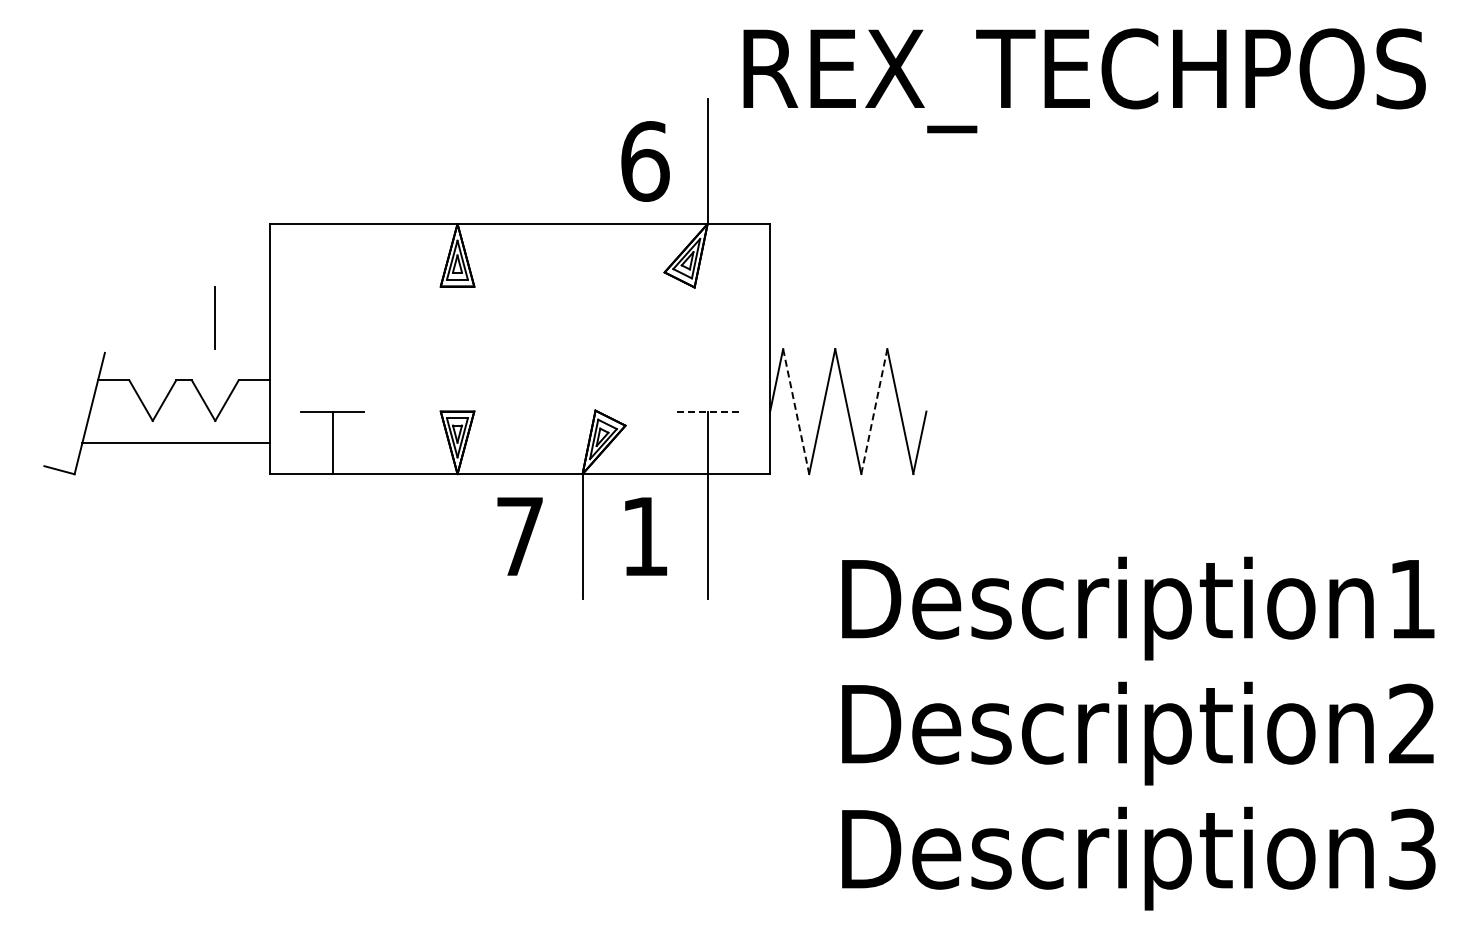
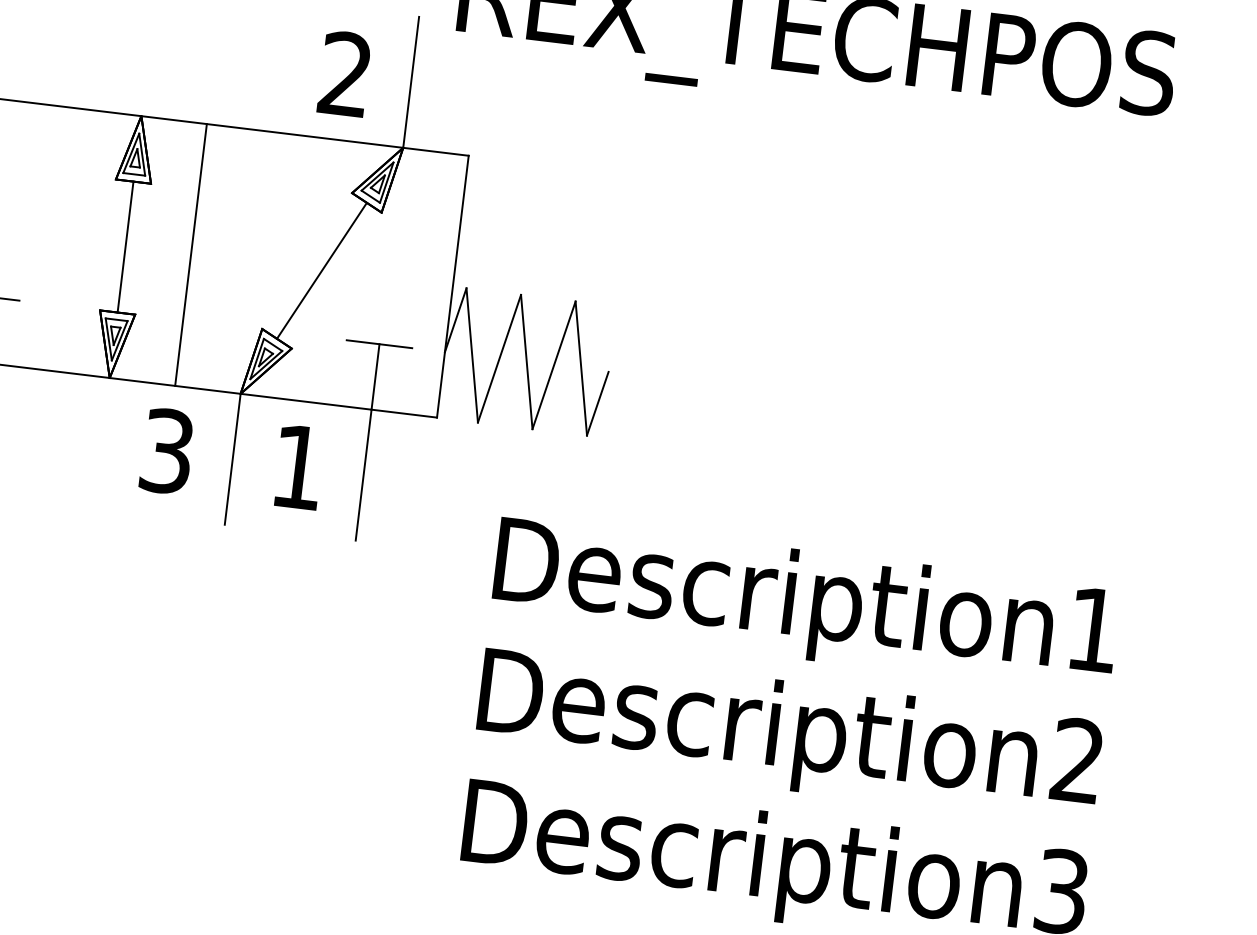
text: (645, 161) -> (346, 74), 6 -> 2
line: (457, 348) -> (125, 246), added
line: (644, 348) -> (321, 270), added
line: (520, 349) -> (191, 255), added
line: (707, 411) -> (379, 344), dashed -> solid
line: (796, 411) -> (472, 355), dashed -> solid
line: (874, 411) -> (554, 365), dashed -> solid
text: (520, 536) -> (167, 451), 7 -> 3

